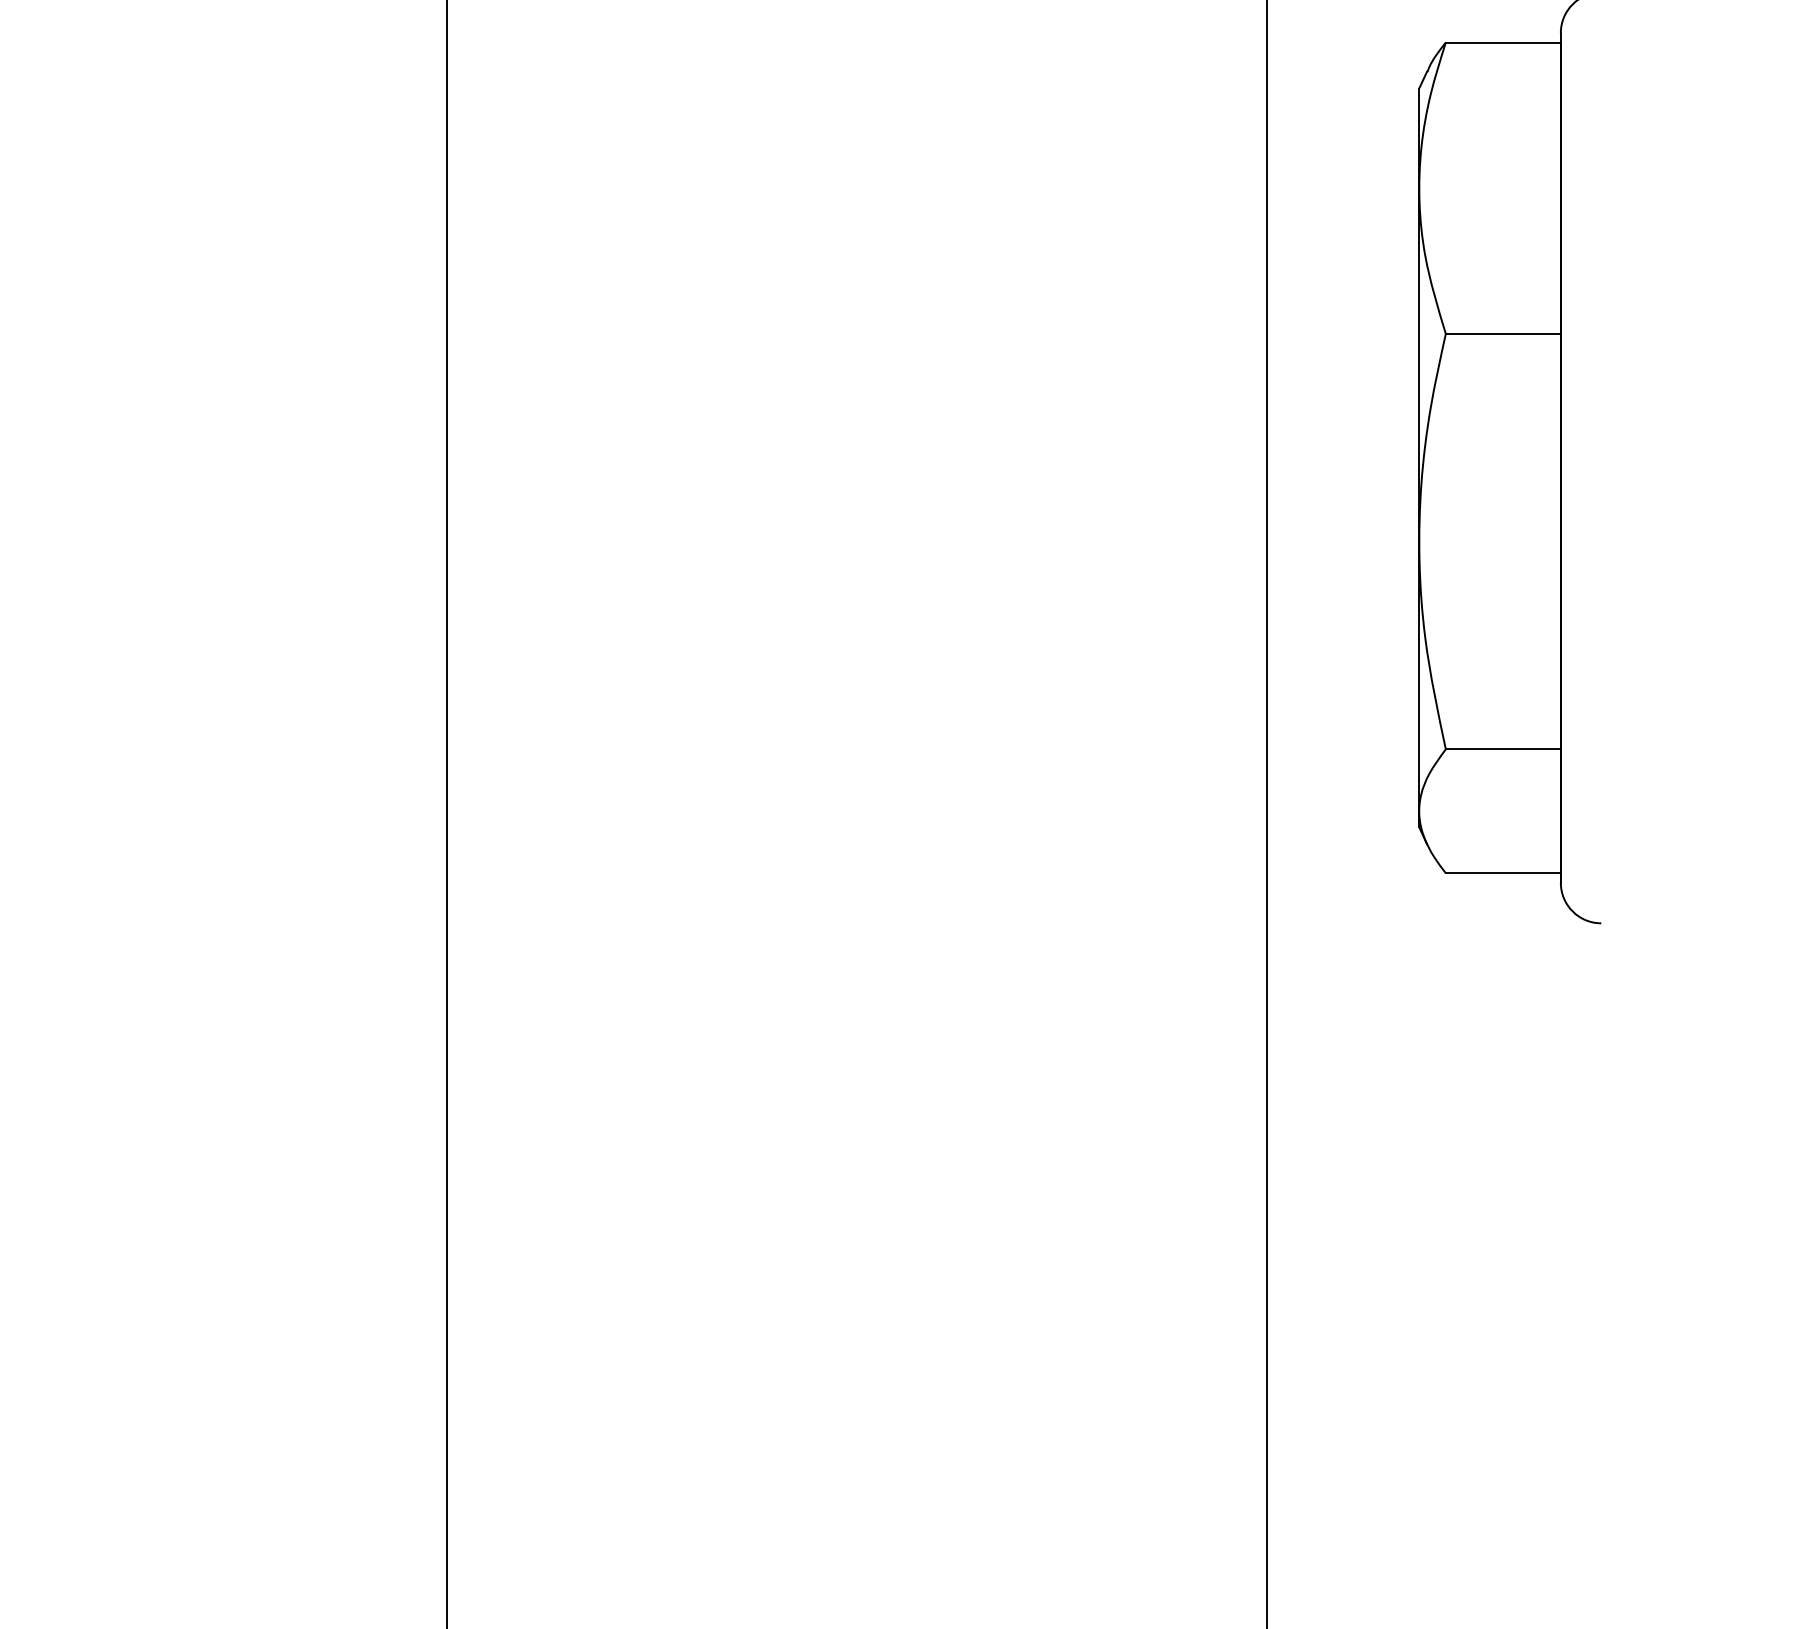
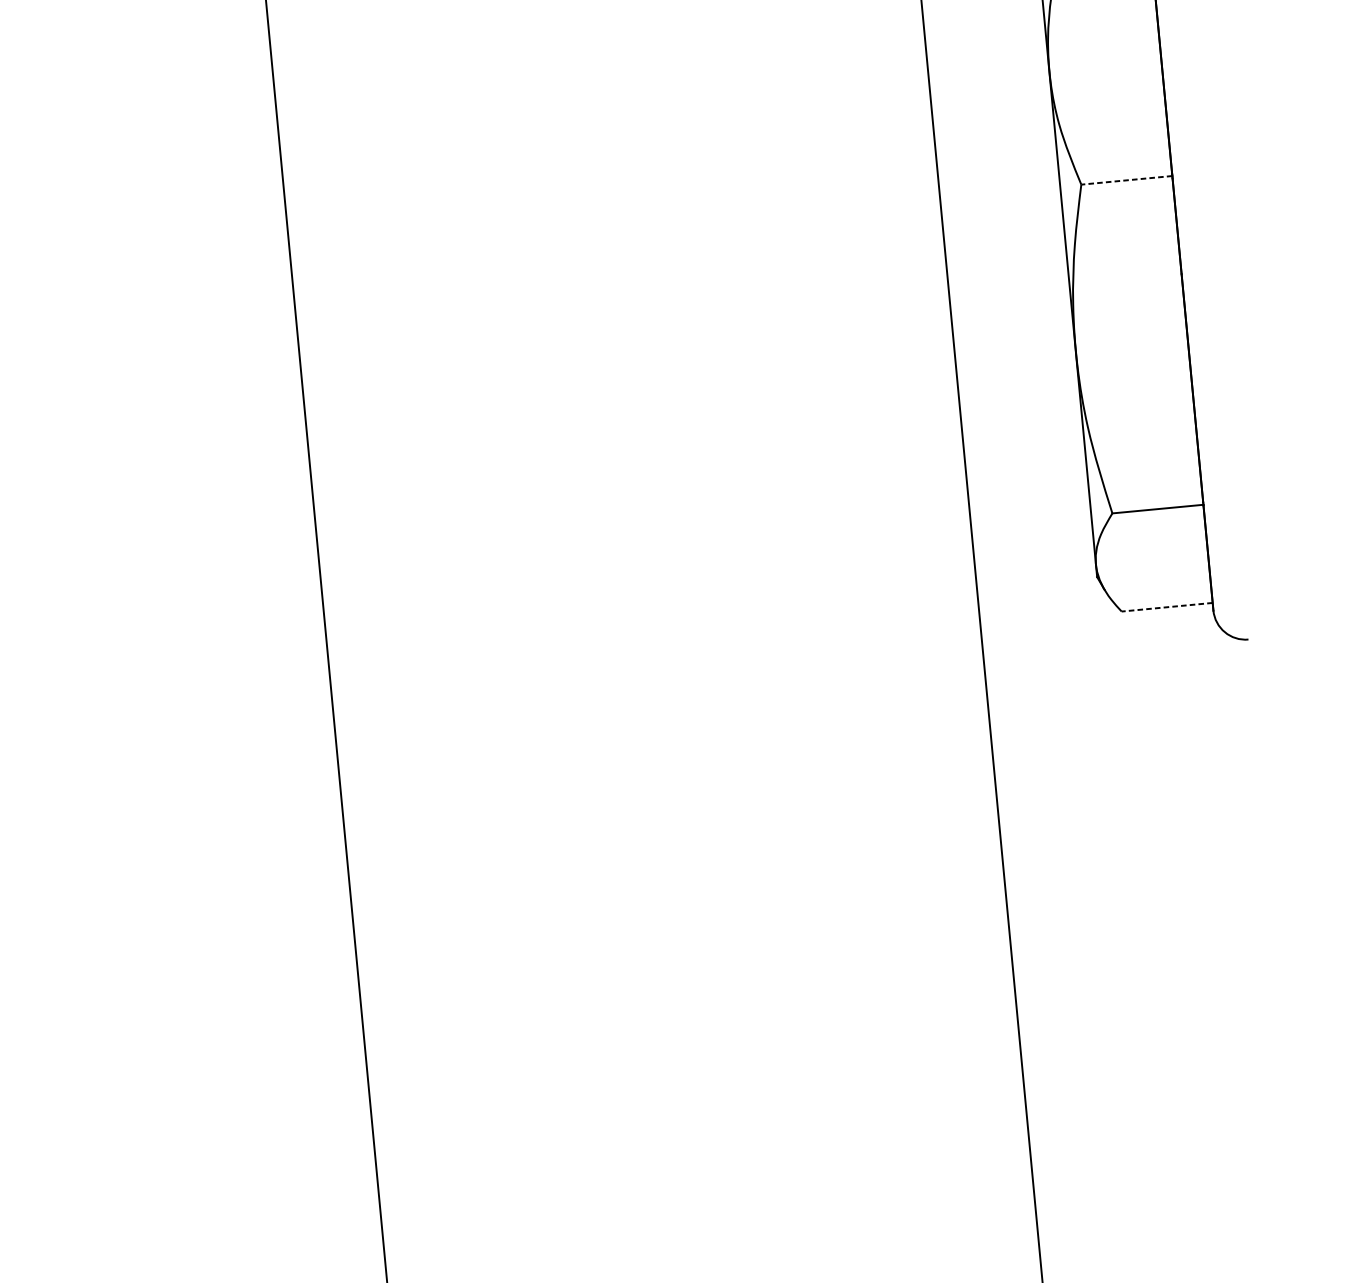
line: (1502, 333) -> (1126, 180), solid -> dashed
line: (1502, 873) -> (1166, 607), solid -> dashed

